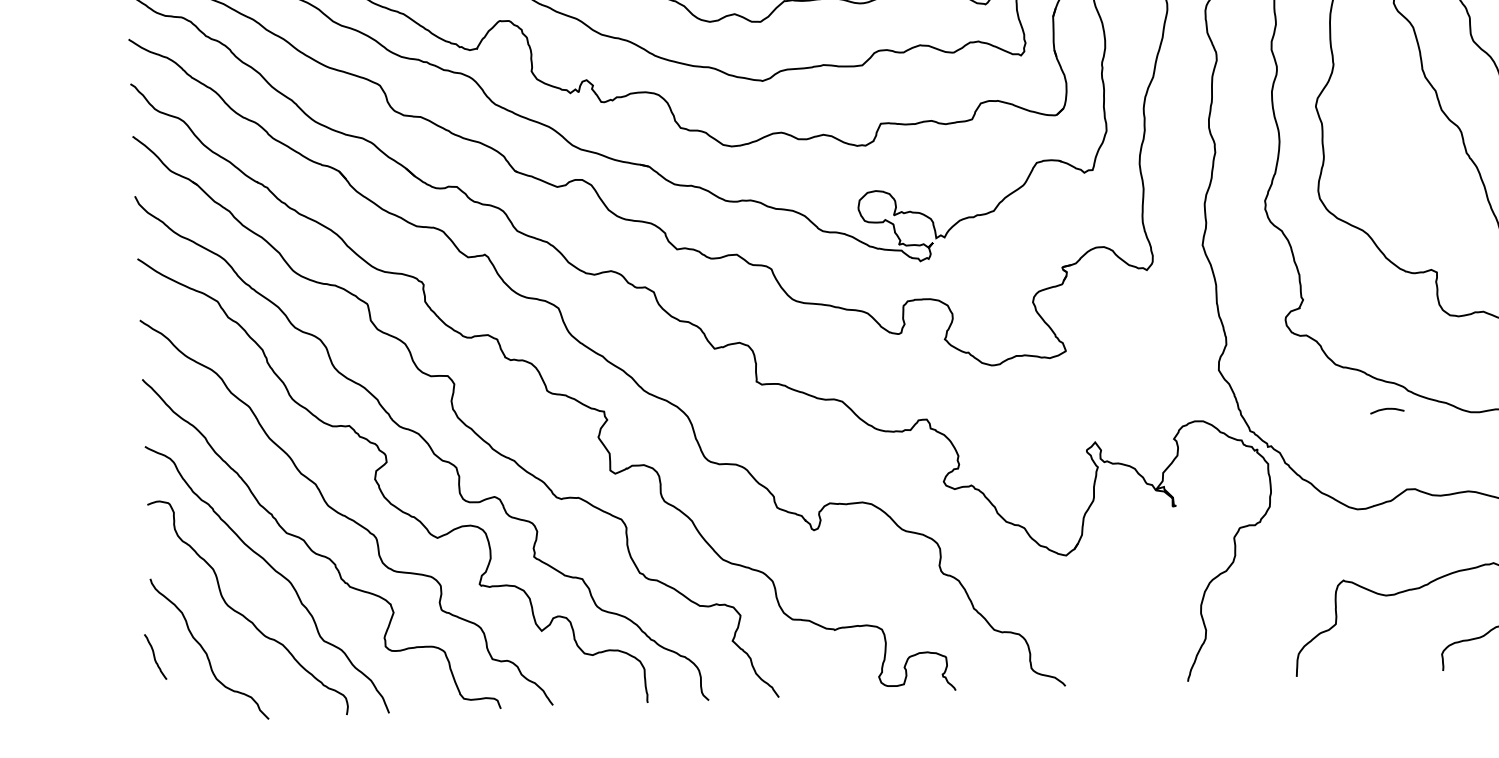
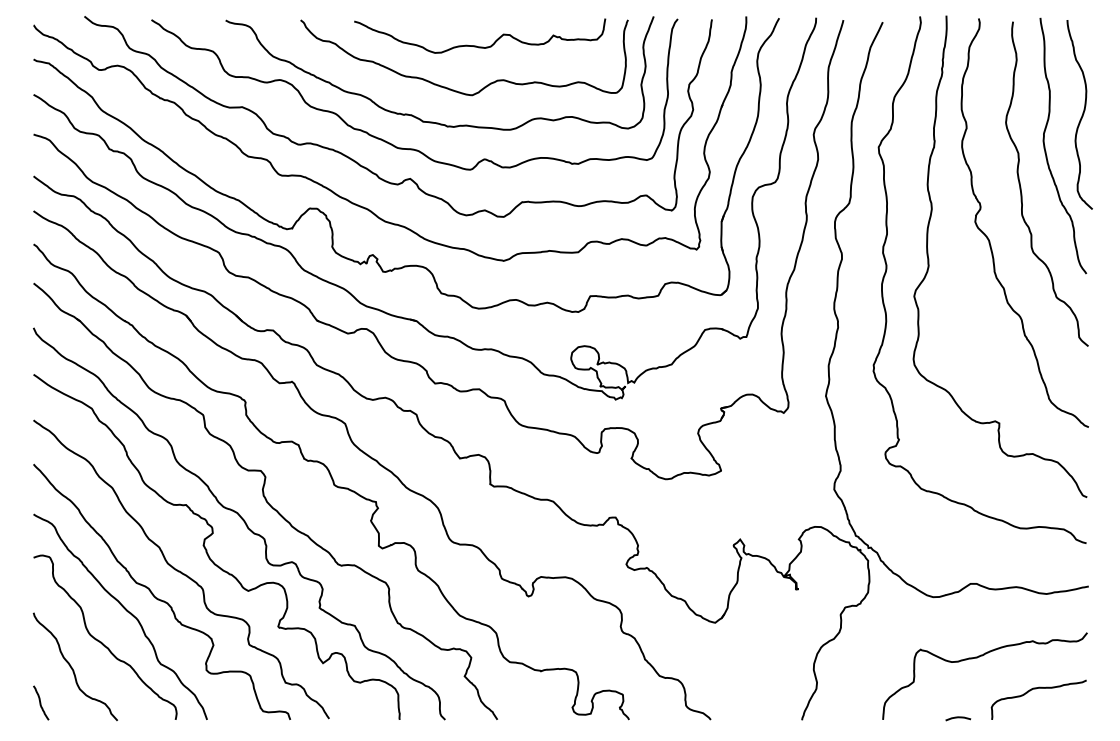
curve: (1387, 410) -> (958, 718), moved
curve: (155, 656) -> (41, 702), moved

